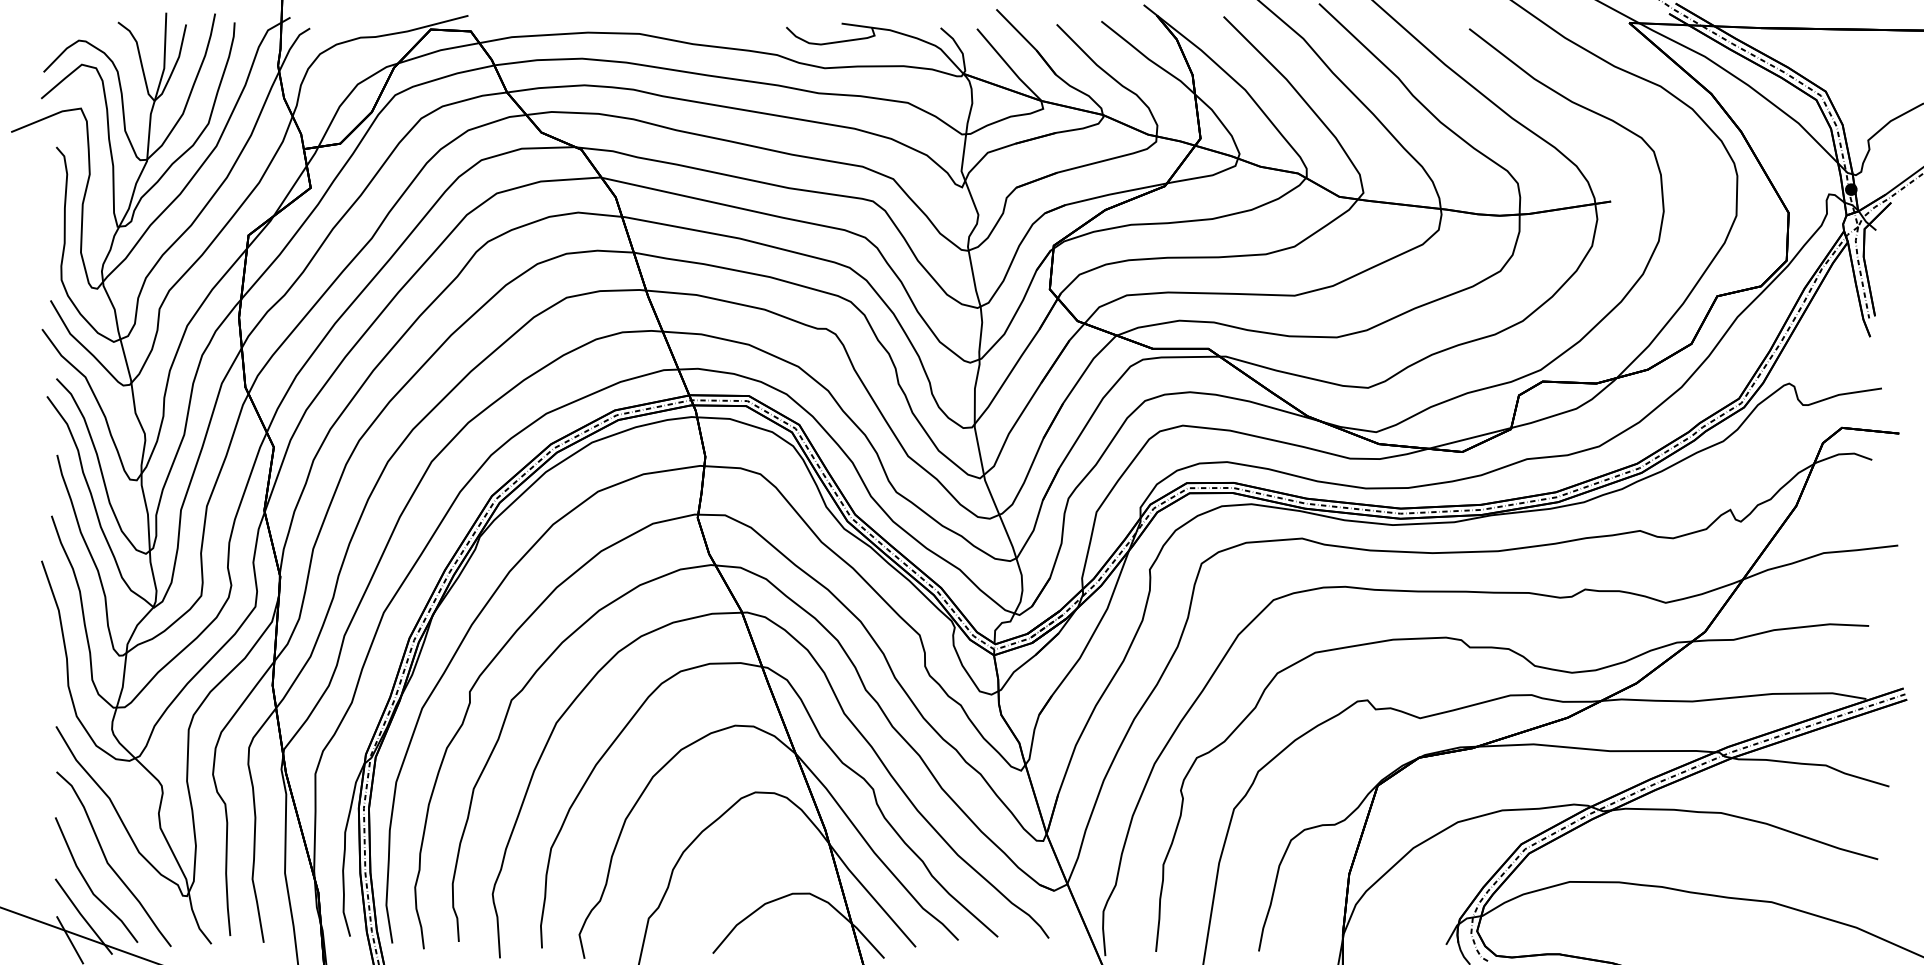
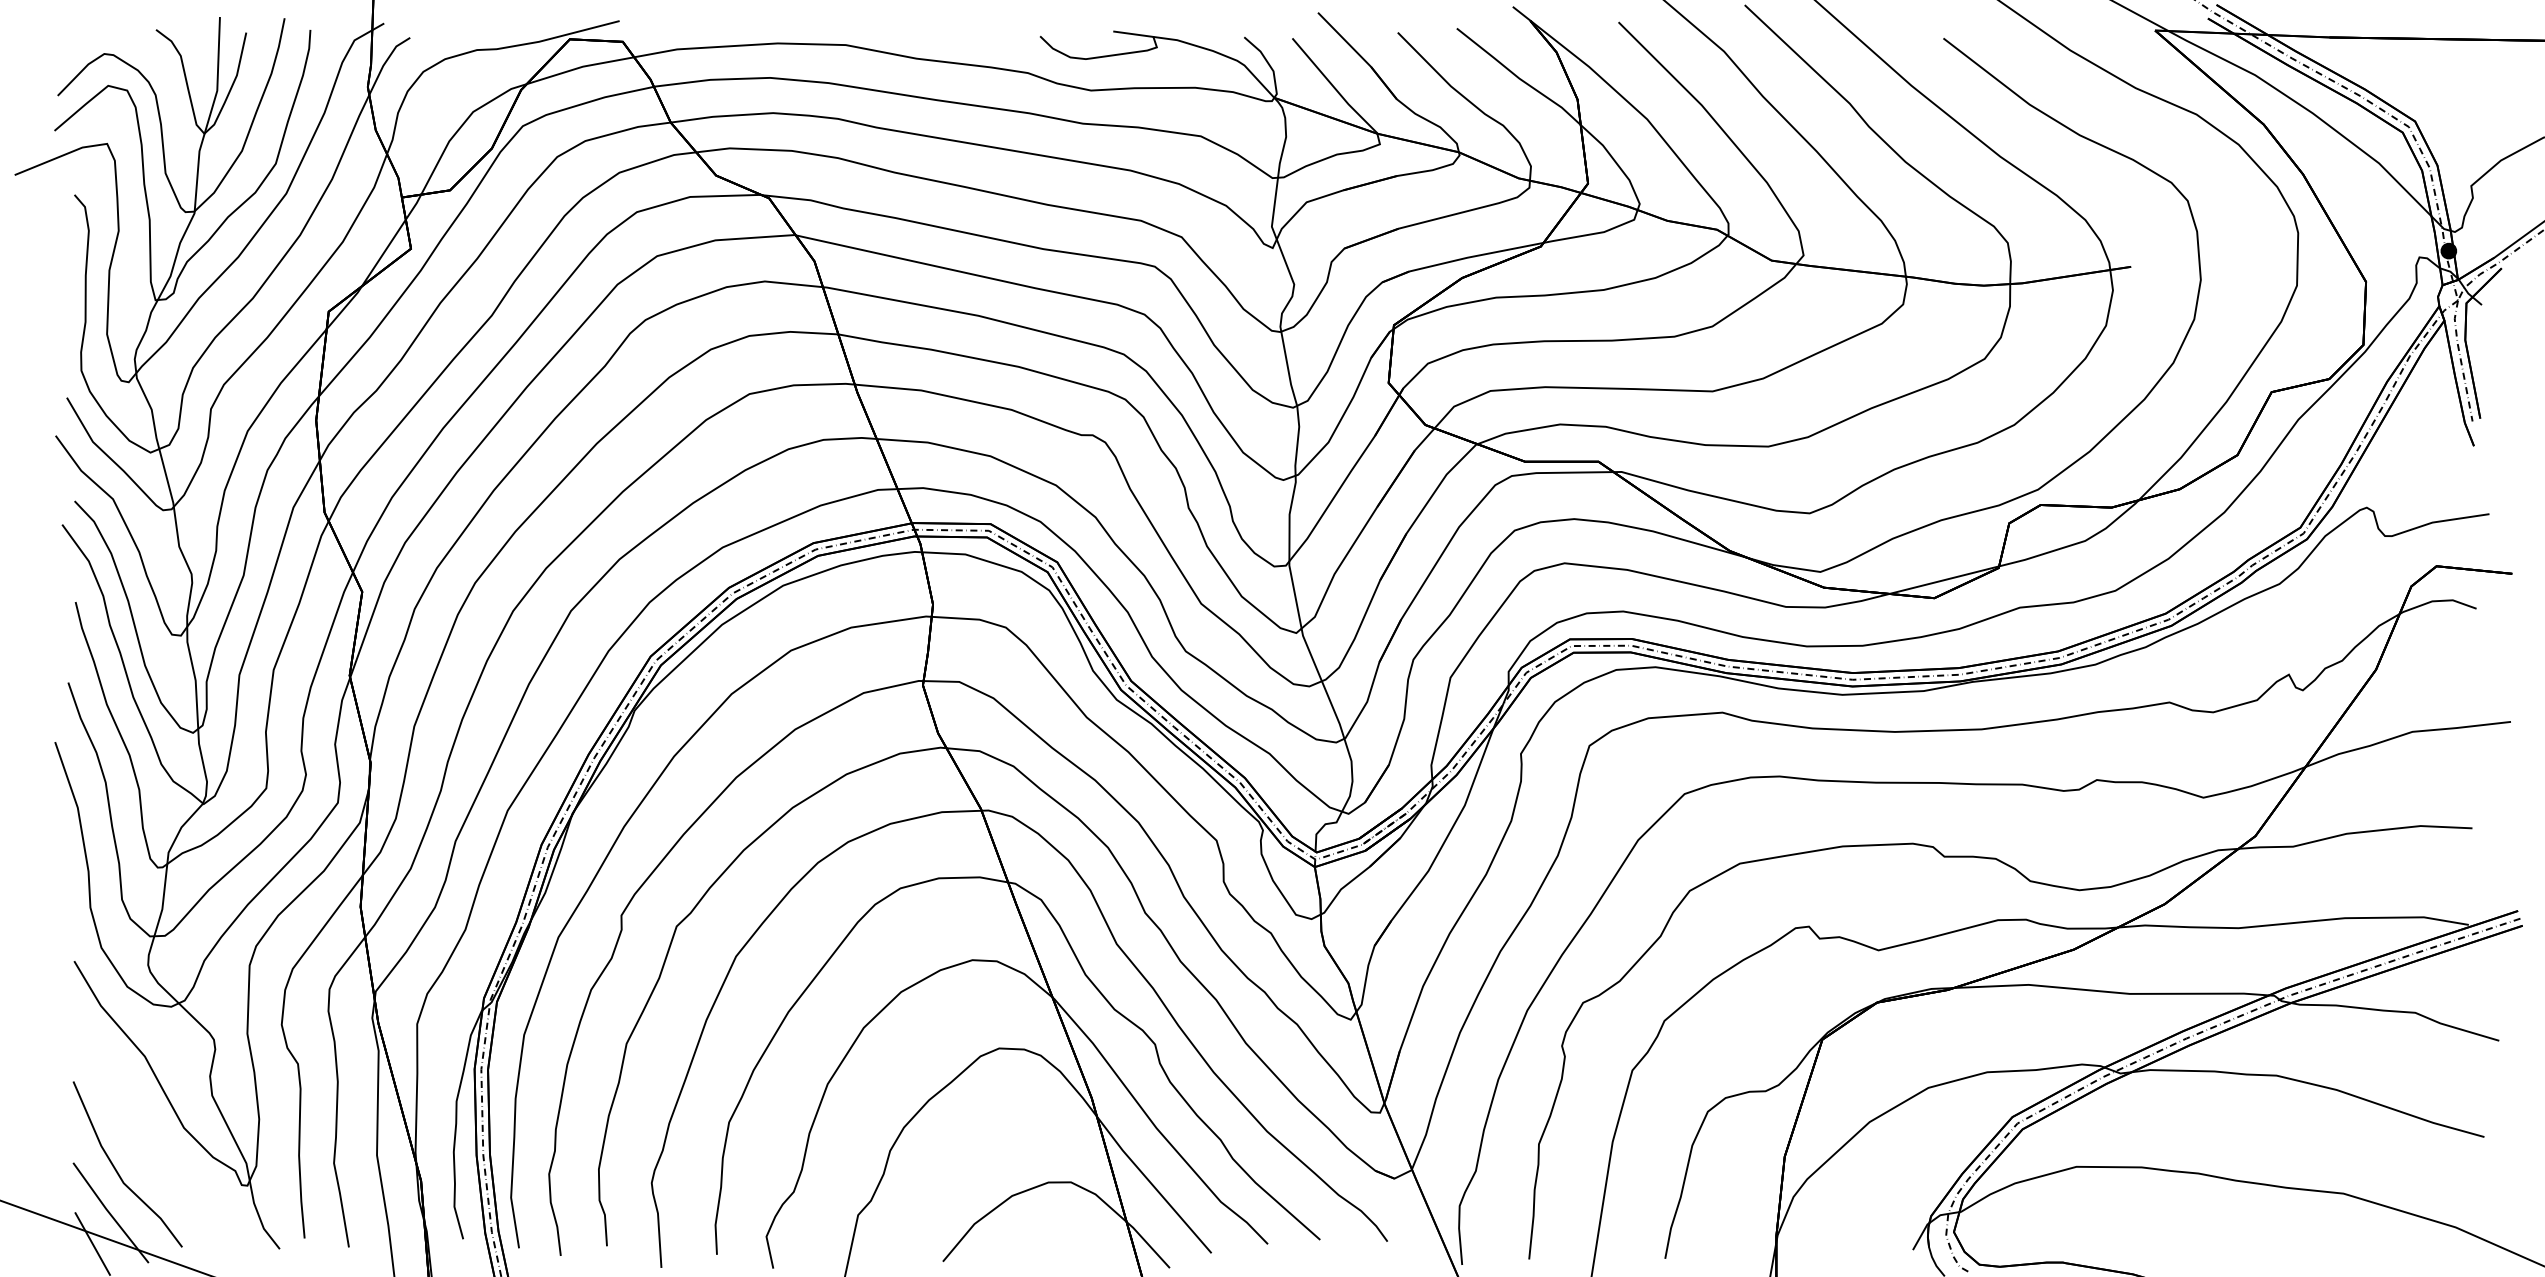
curve: (109, 863) -> (144, 1142), removed

